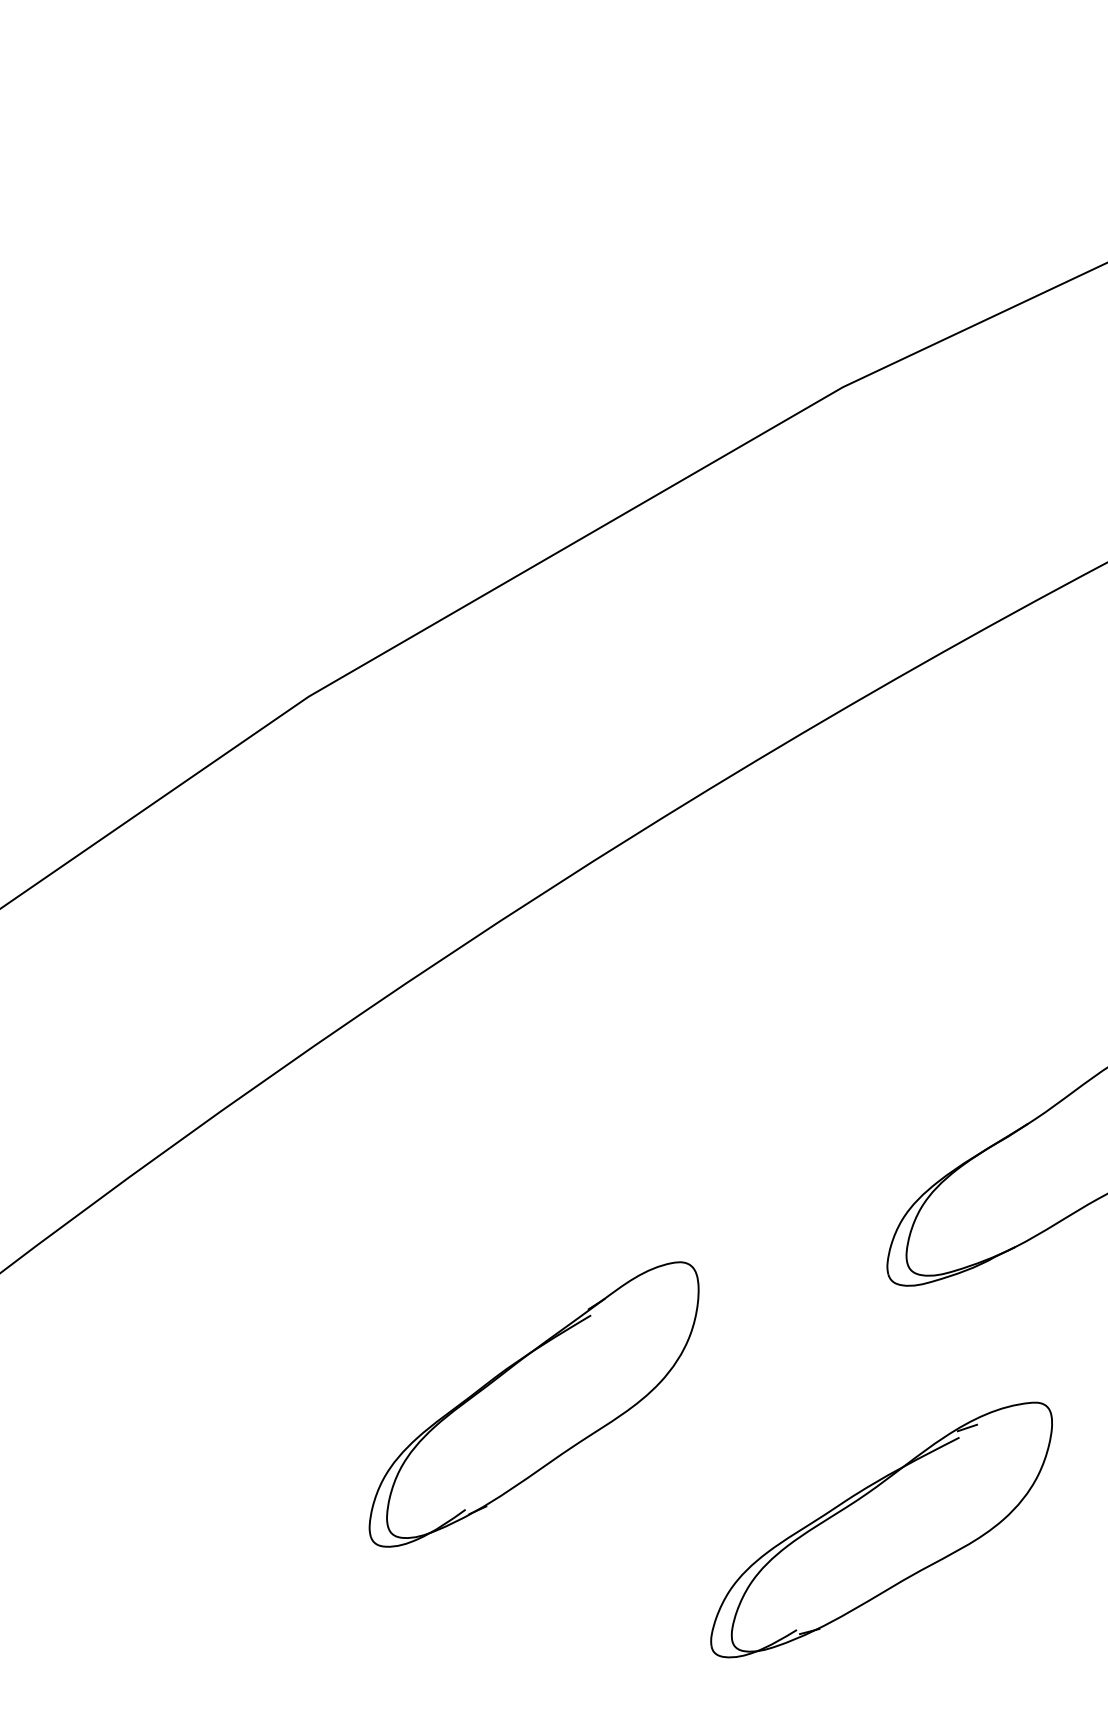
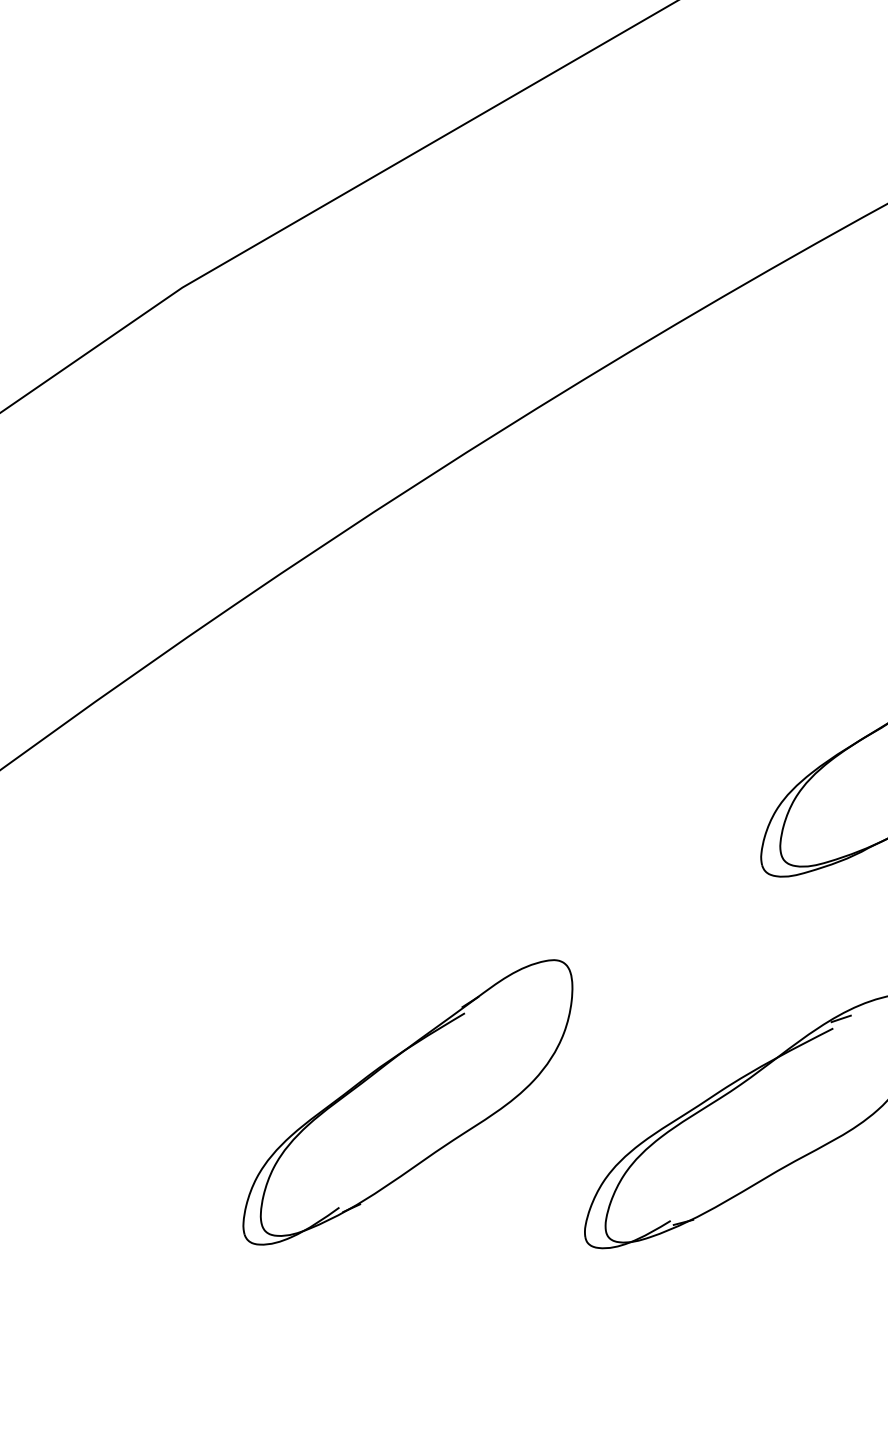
part: (533, 1404) -> (407, 1102), moved

